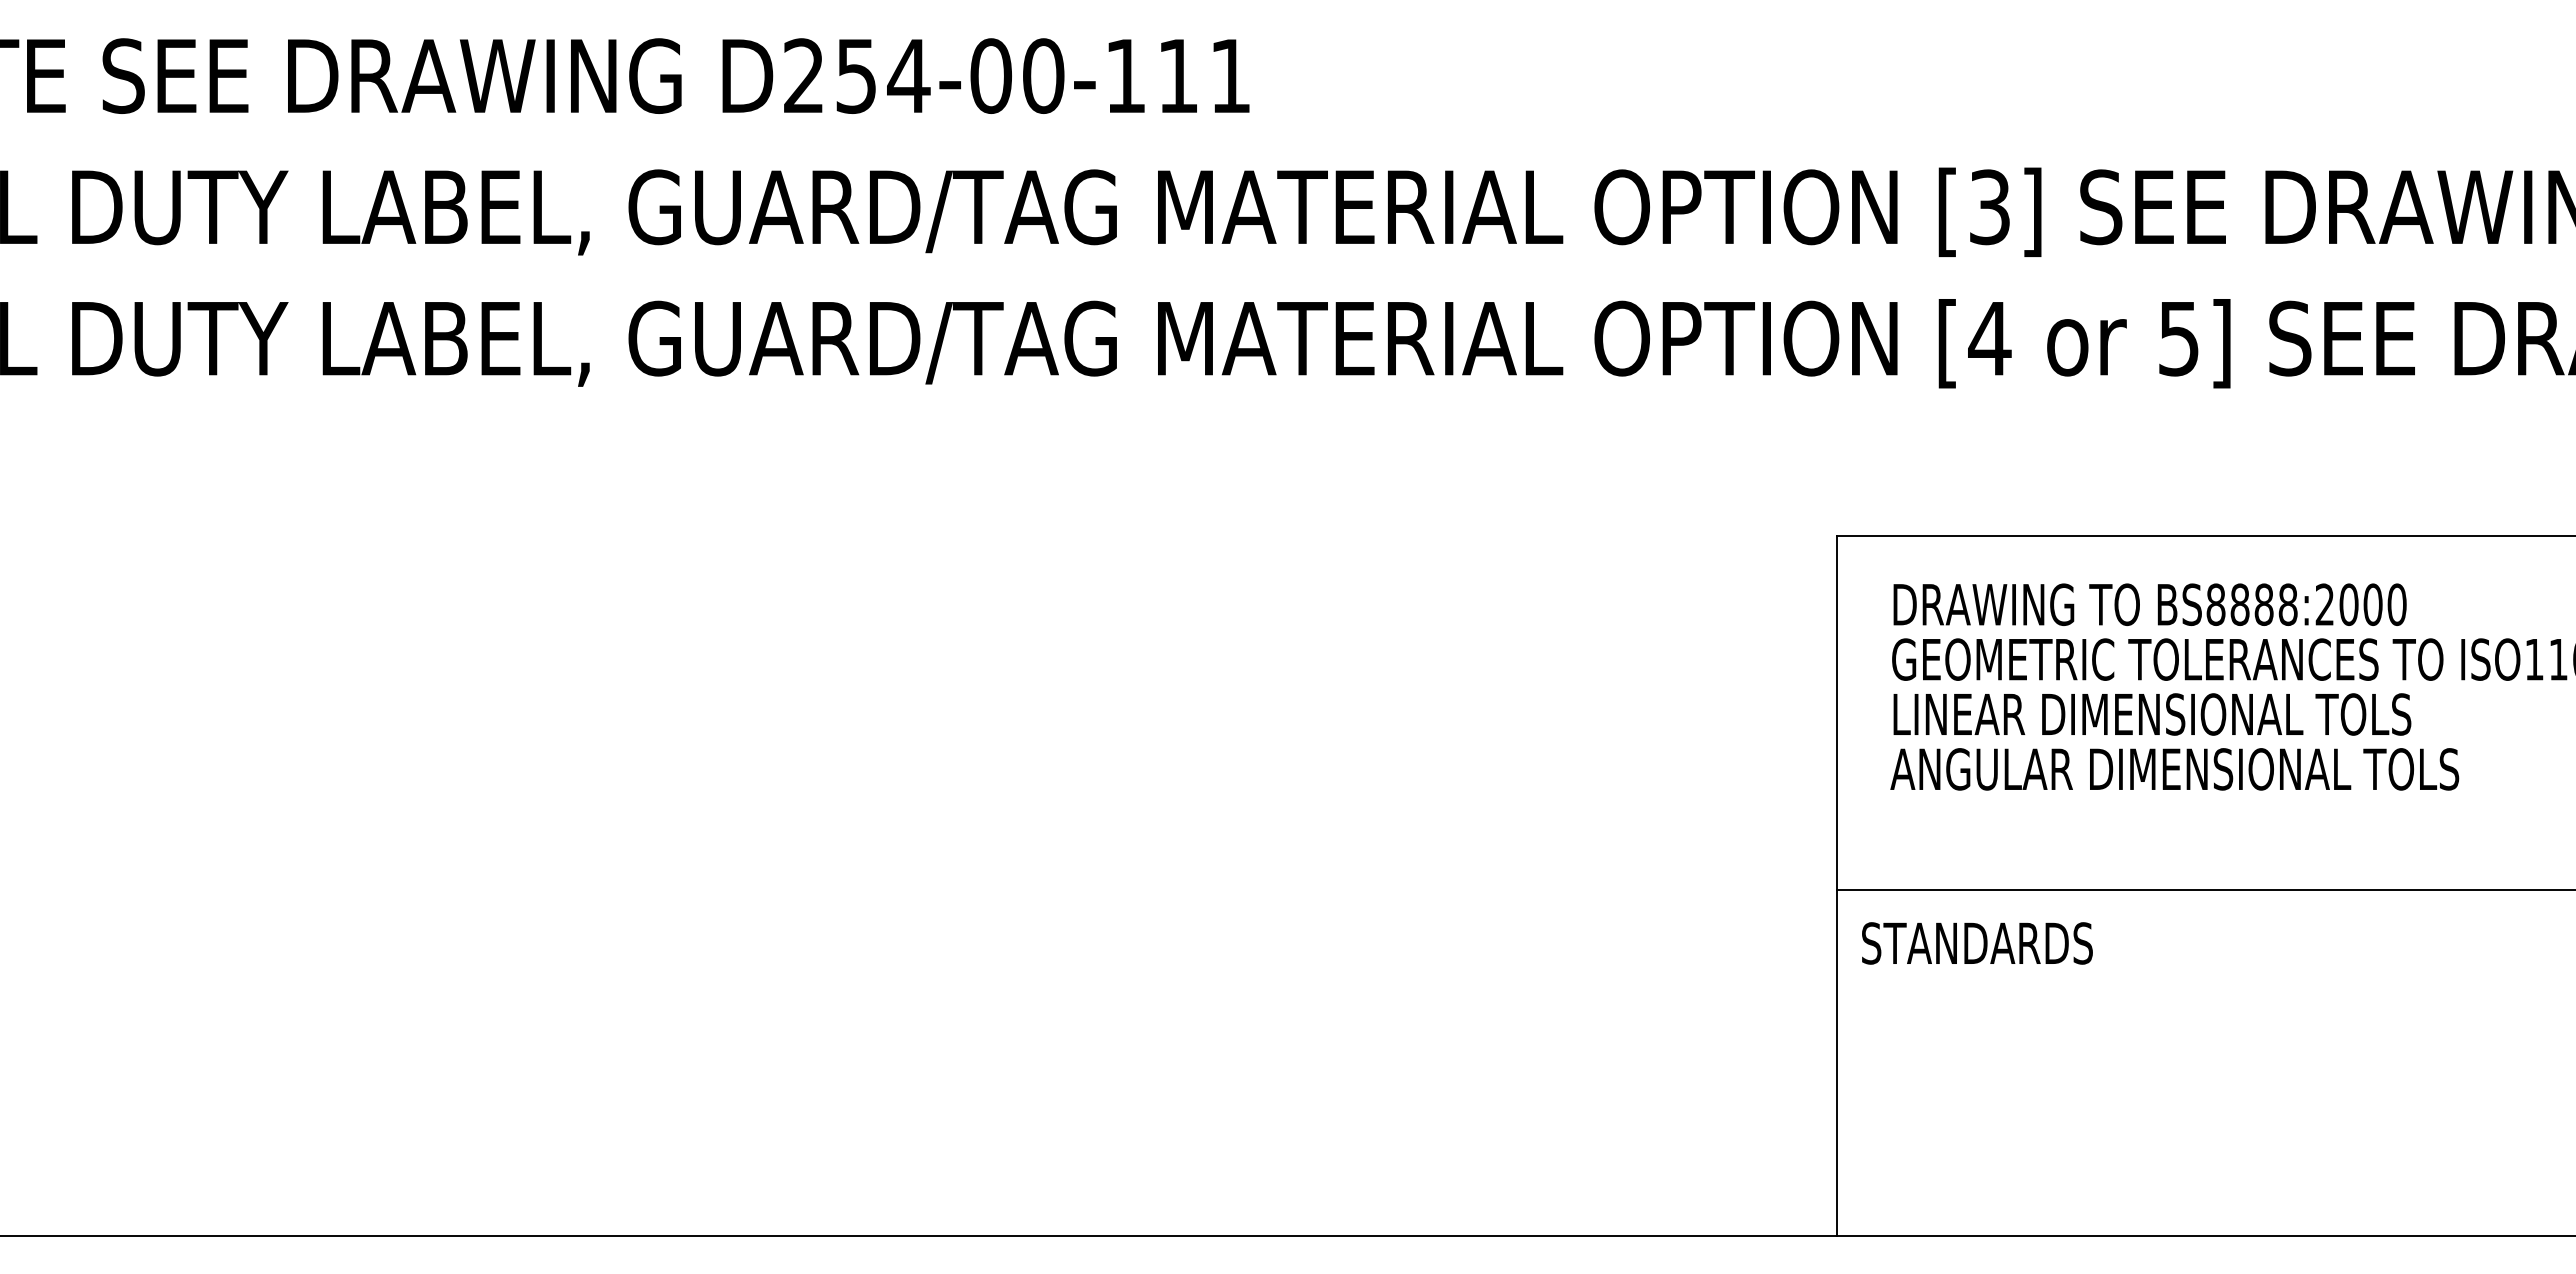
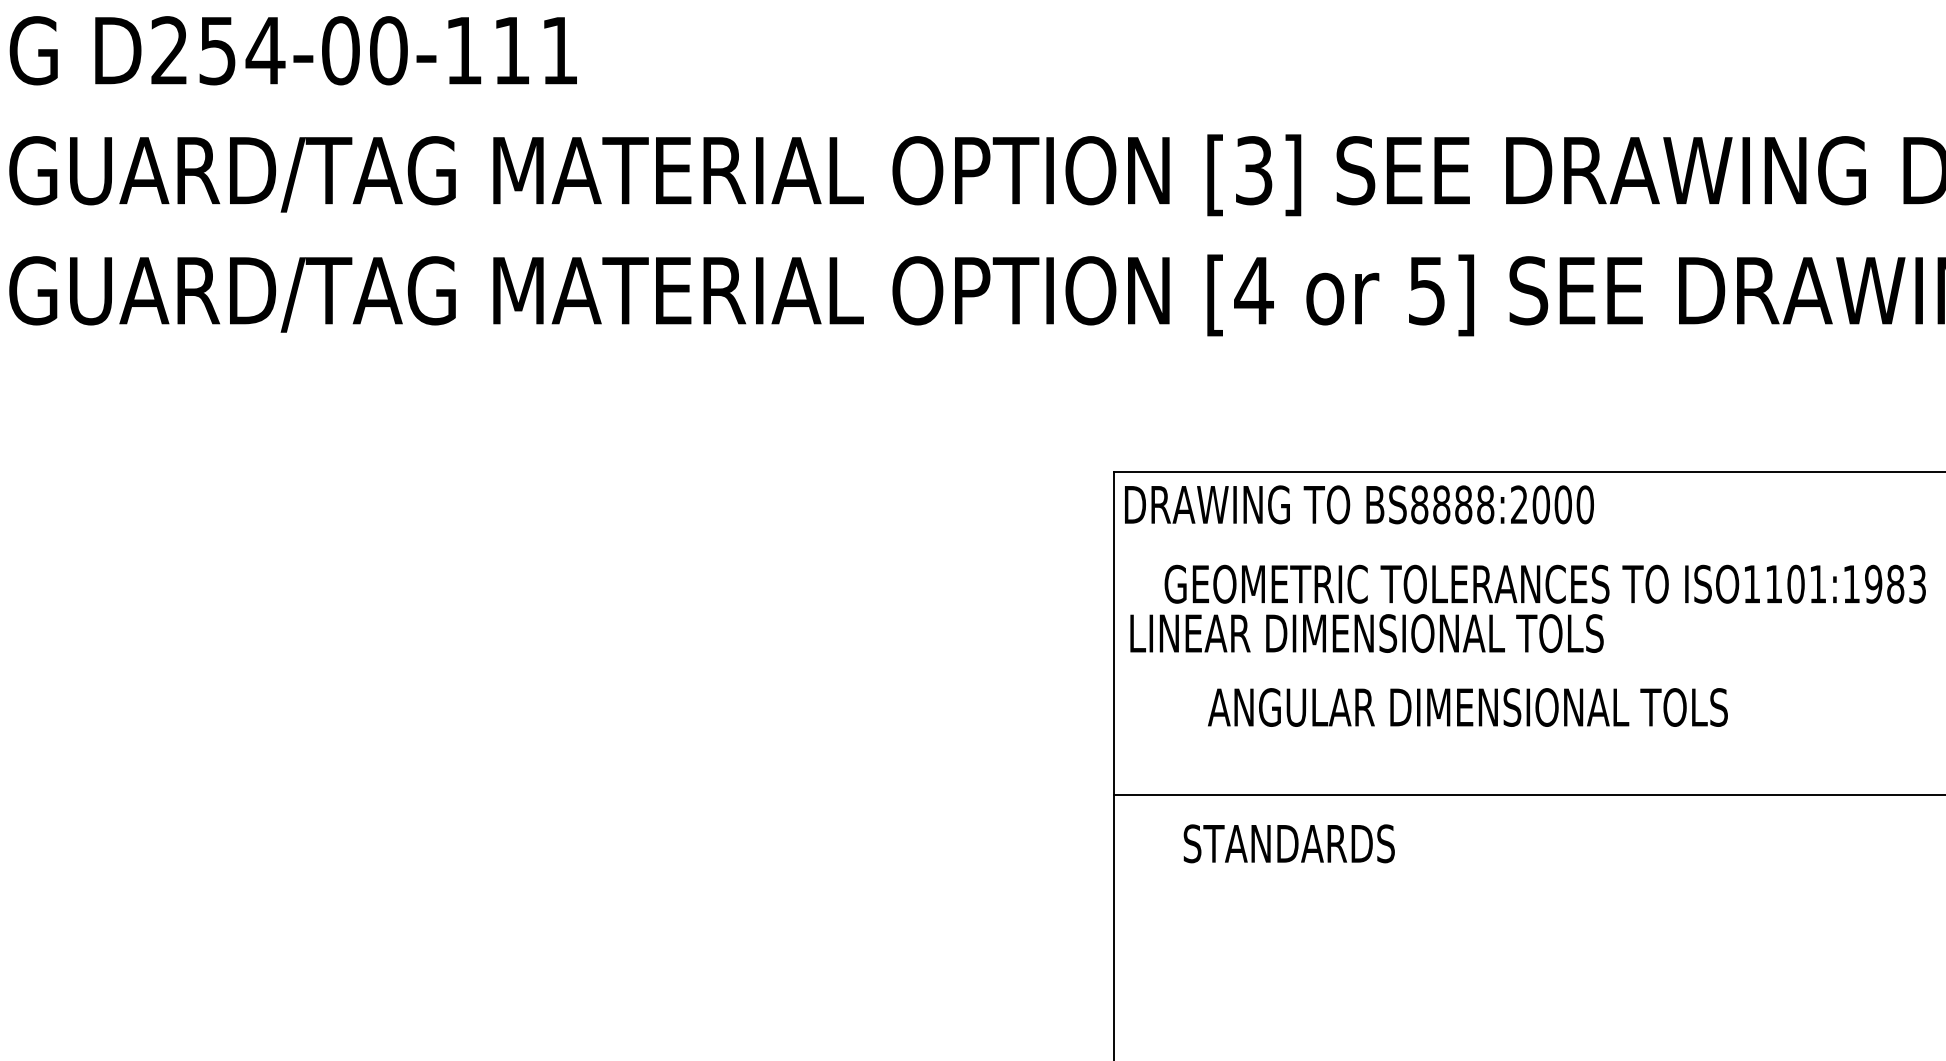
text: (2149, 604) -> (1358, 504), moved
text: (2152, 714) -> (1367, 633), moved
text: (2174, 769) -> (1467, 707), moved
text: (1977, 943) -> (1289, 843), moved

